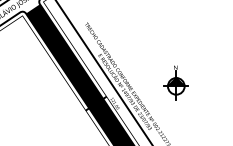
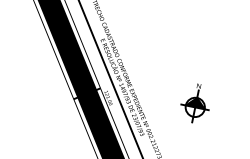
part: (175, 82) -> (195, 102), moved

